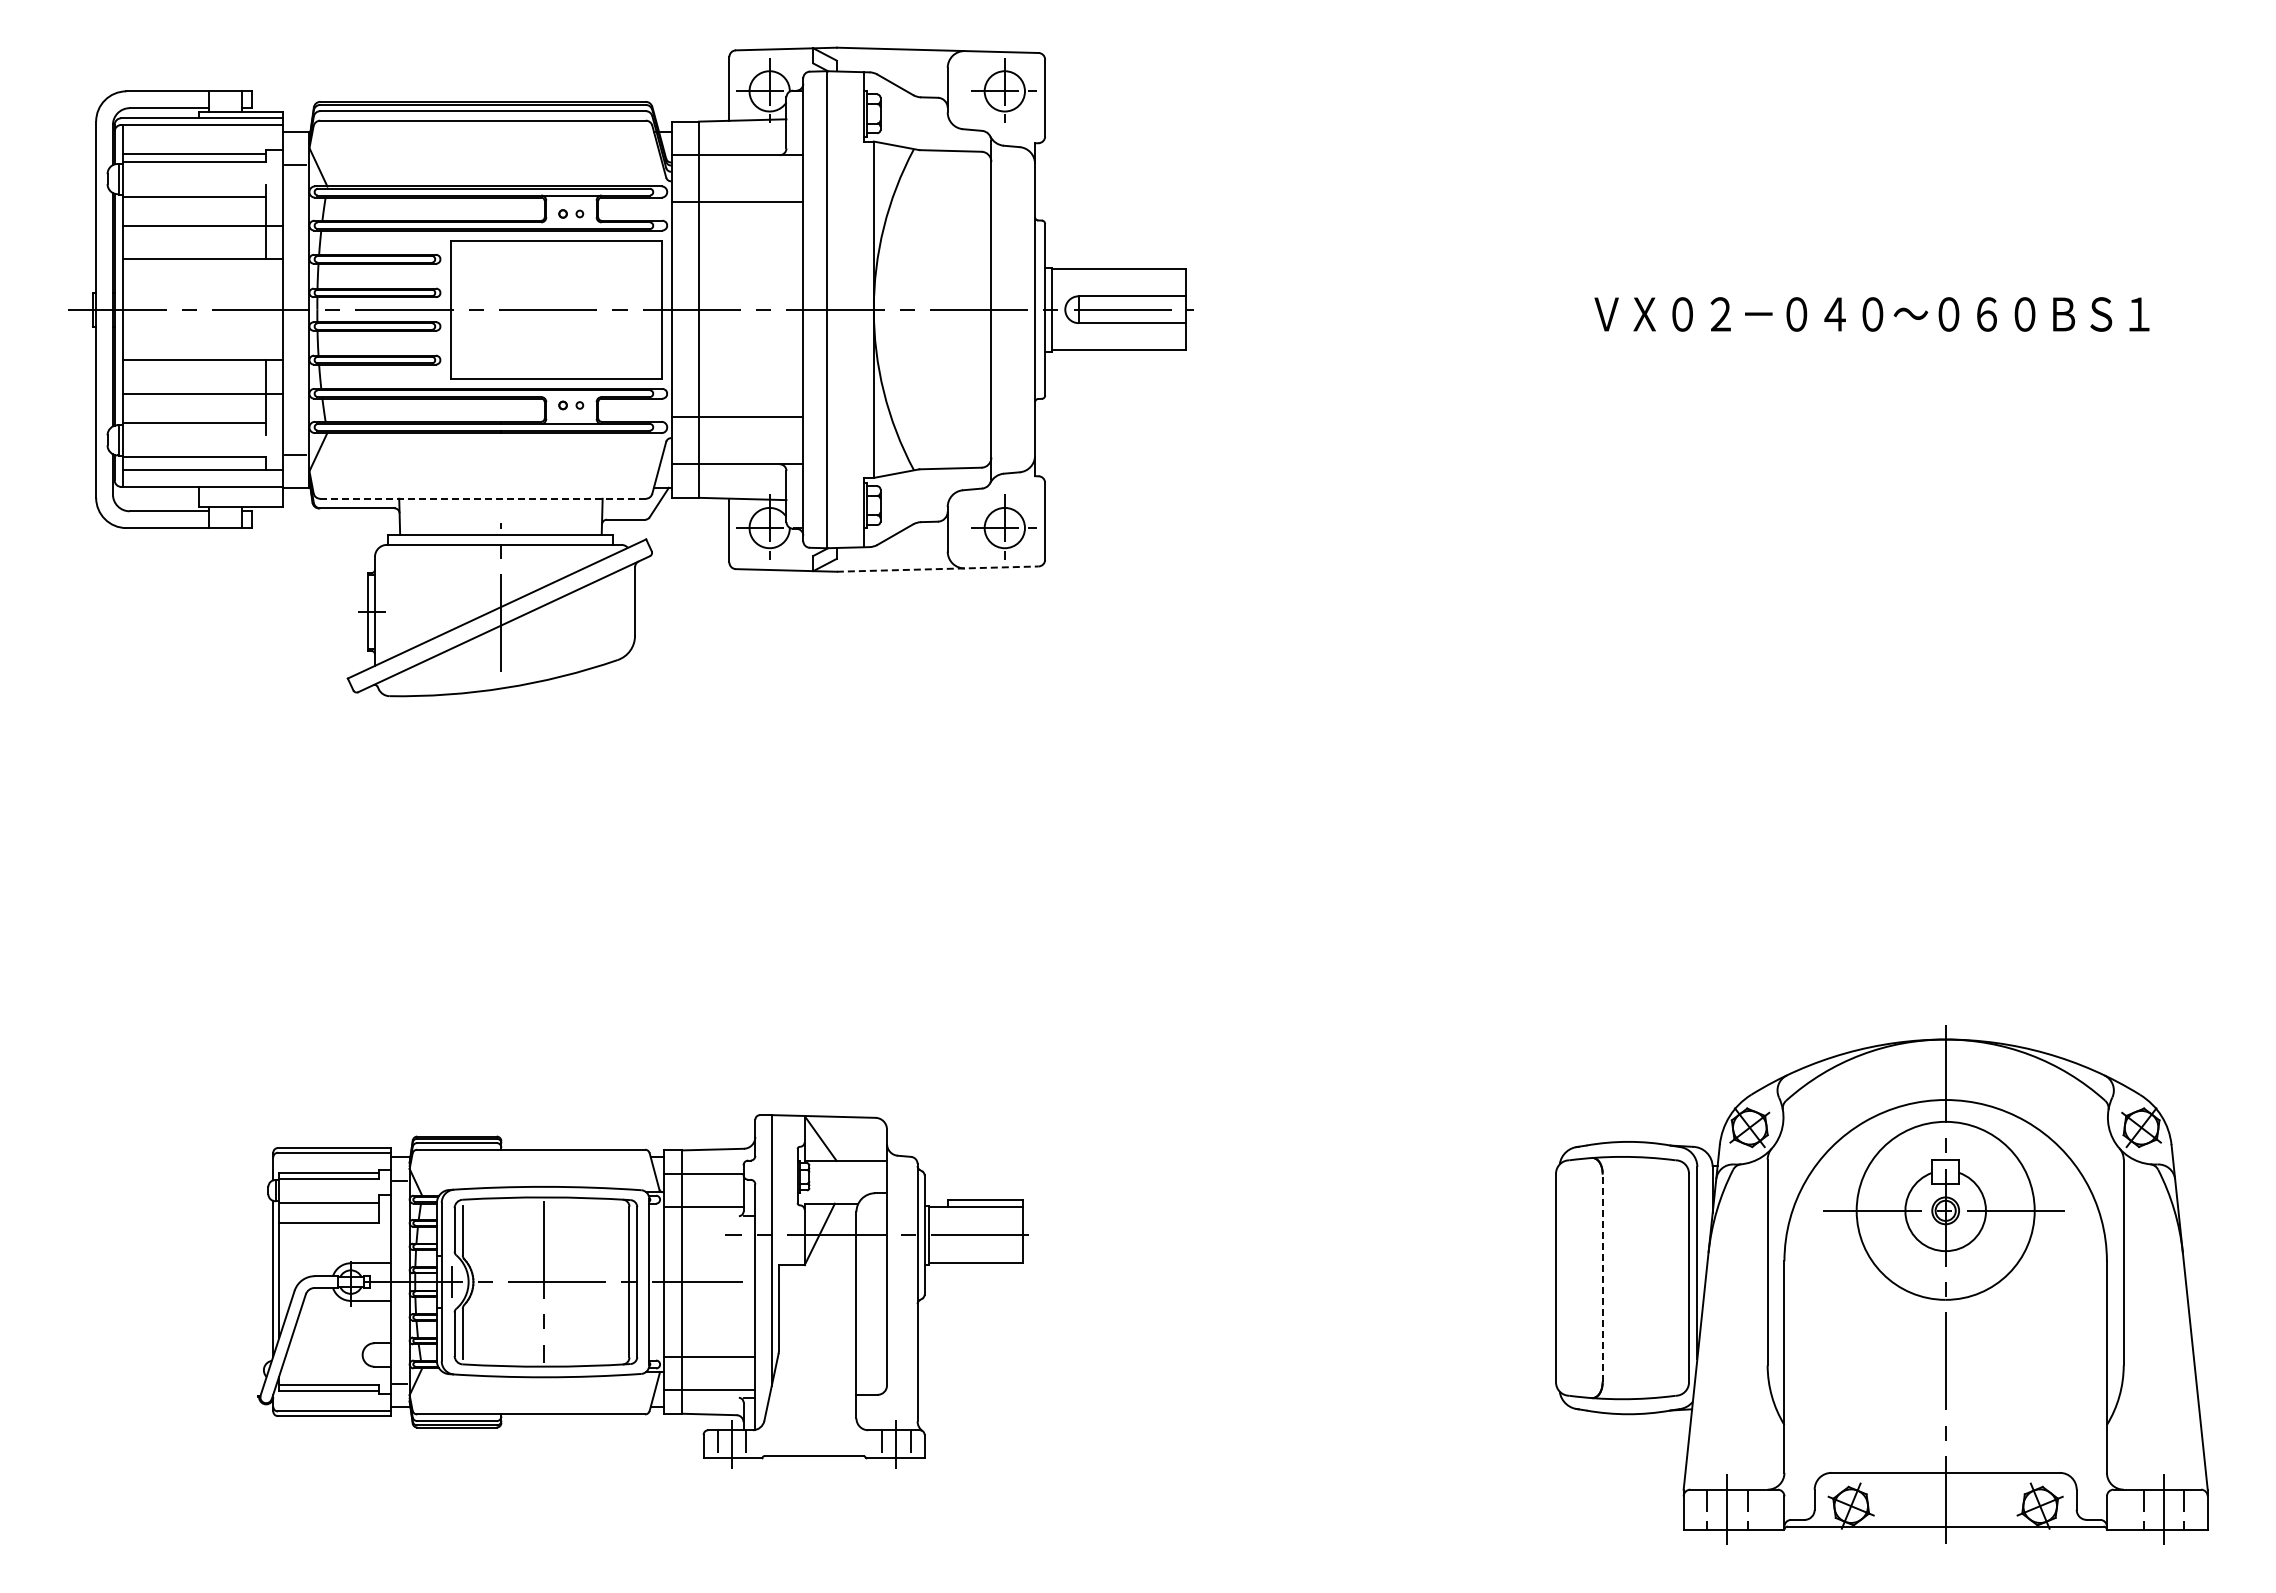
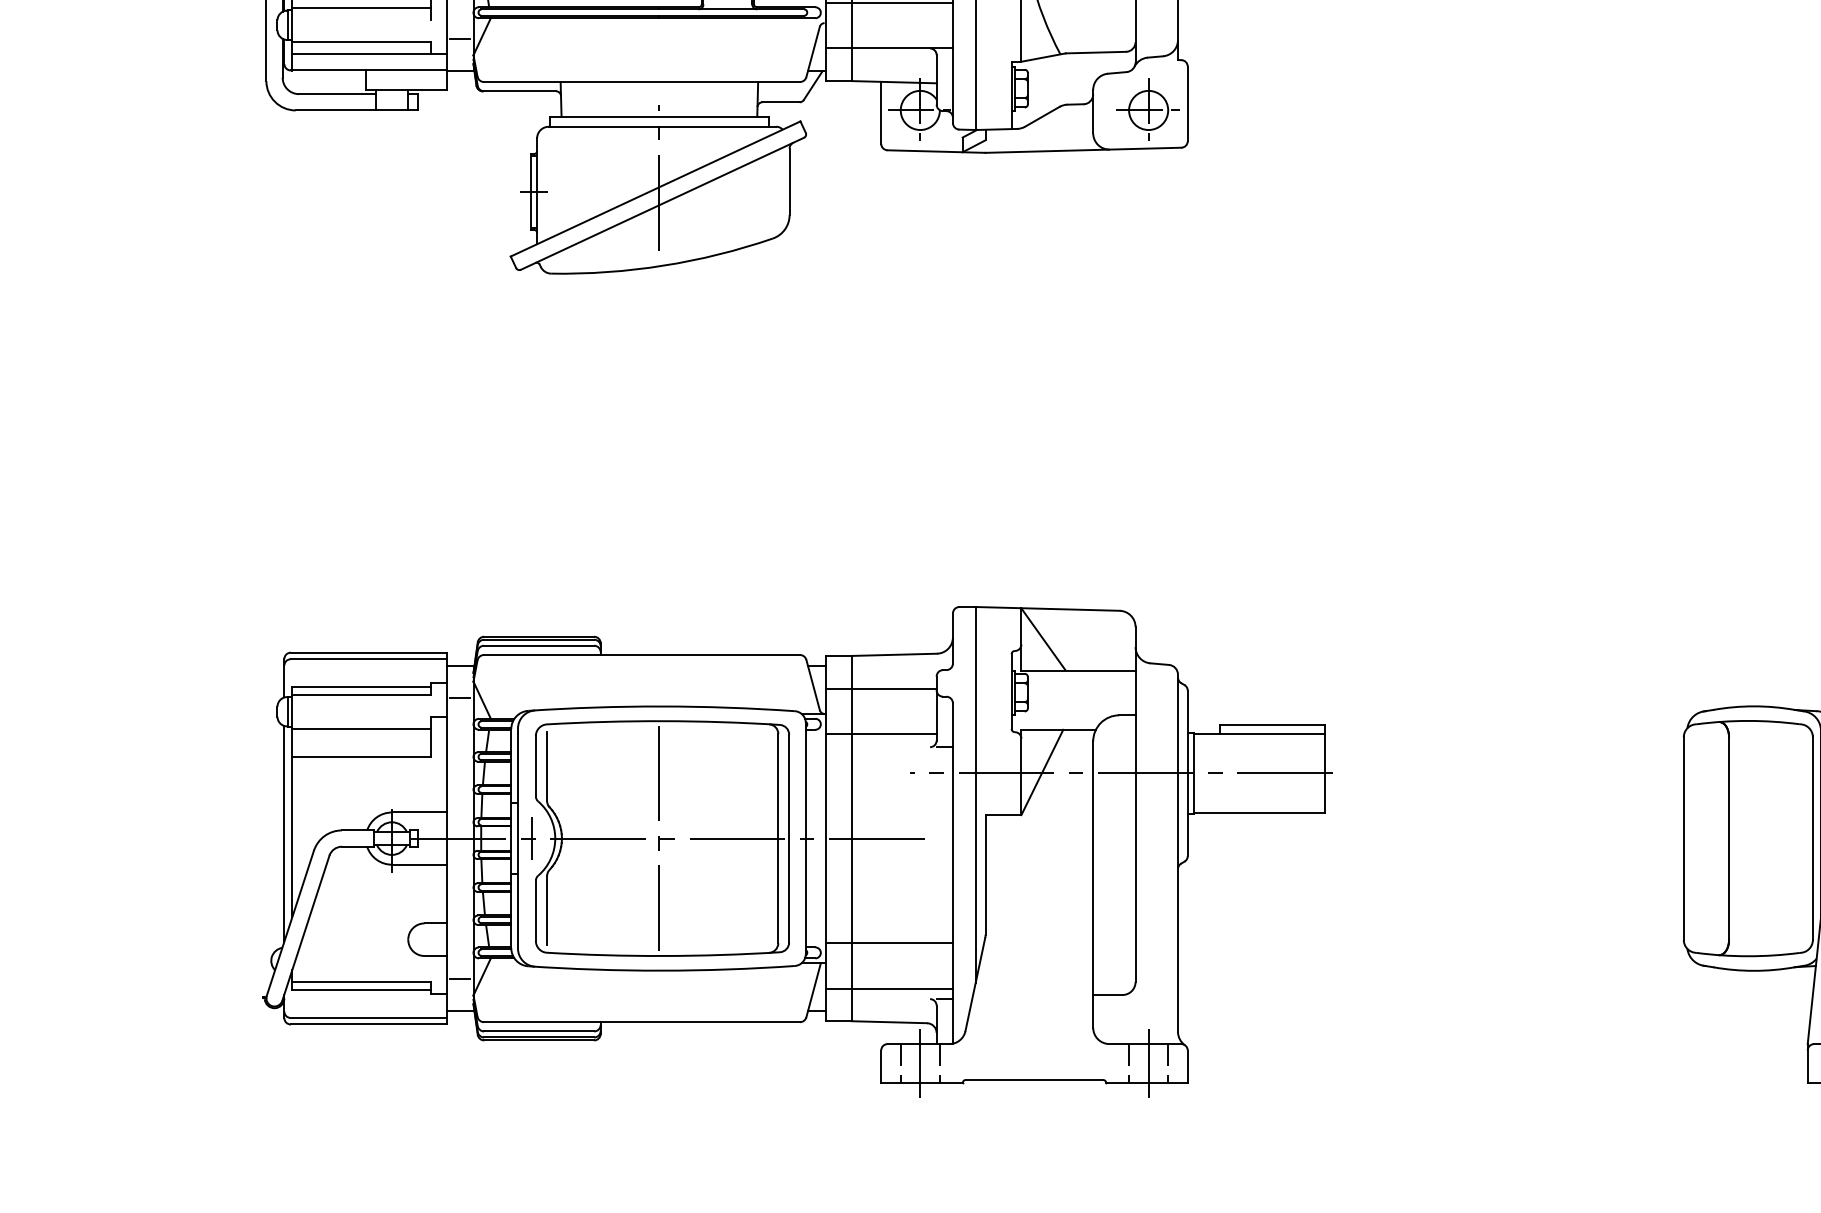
line: (483, 498) -> (642, 81), dashed -> solid
line: (937, 569) -> (1083, 150), dashed -> solid
line: (1602, 1277) -> (1728, 838), dashed -> solid
part: (643, 1291) -> (797, 851), size x1.43

